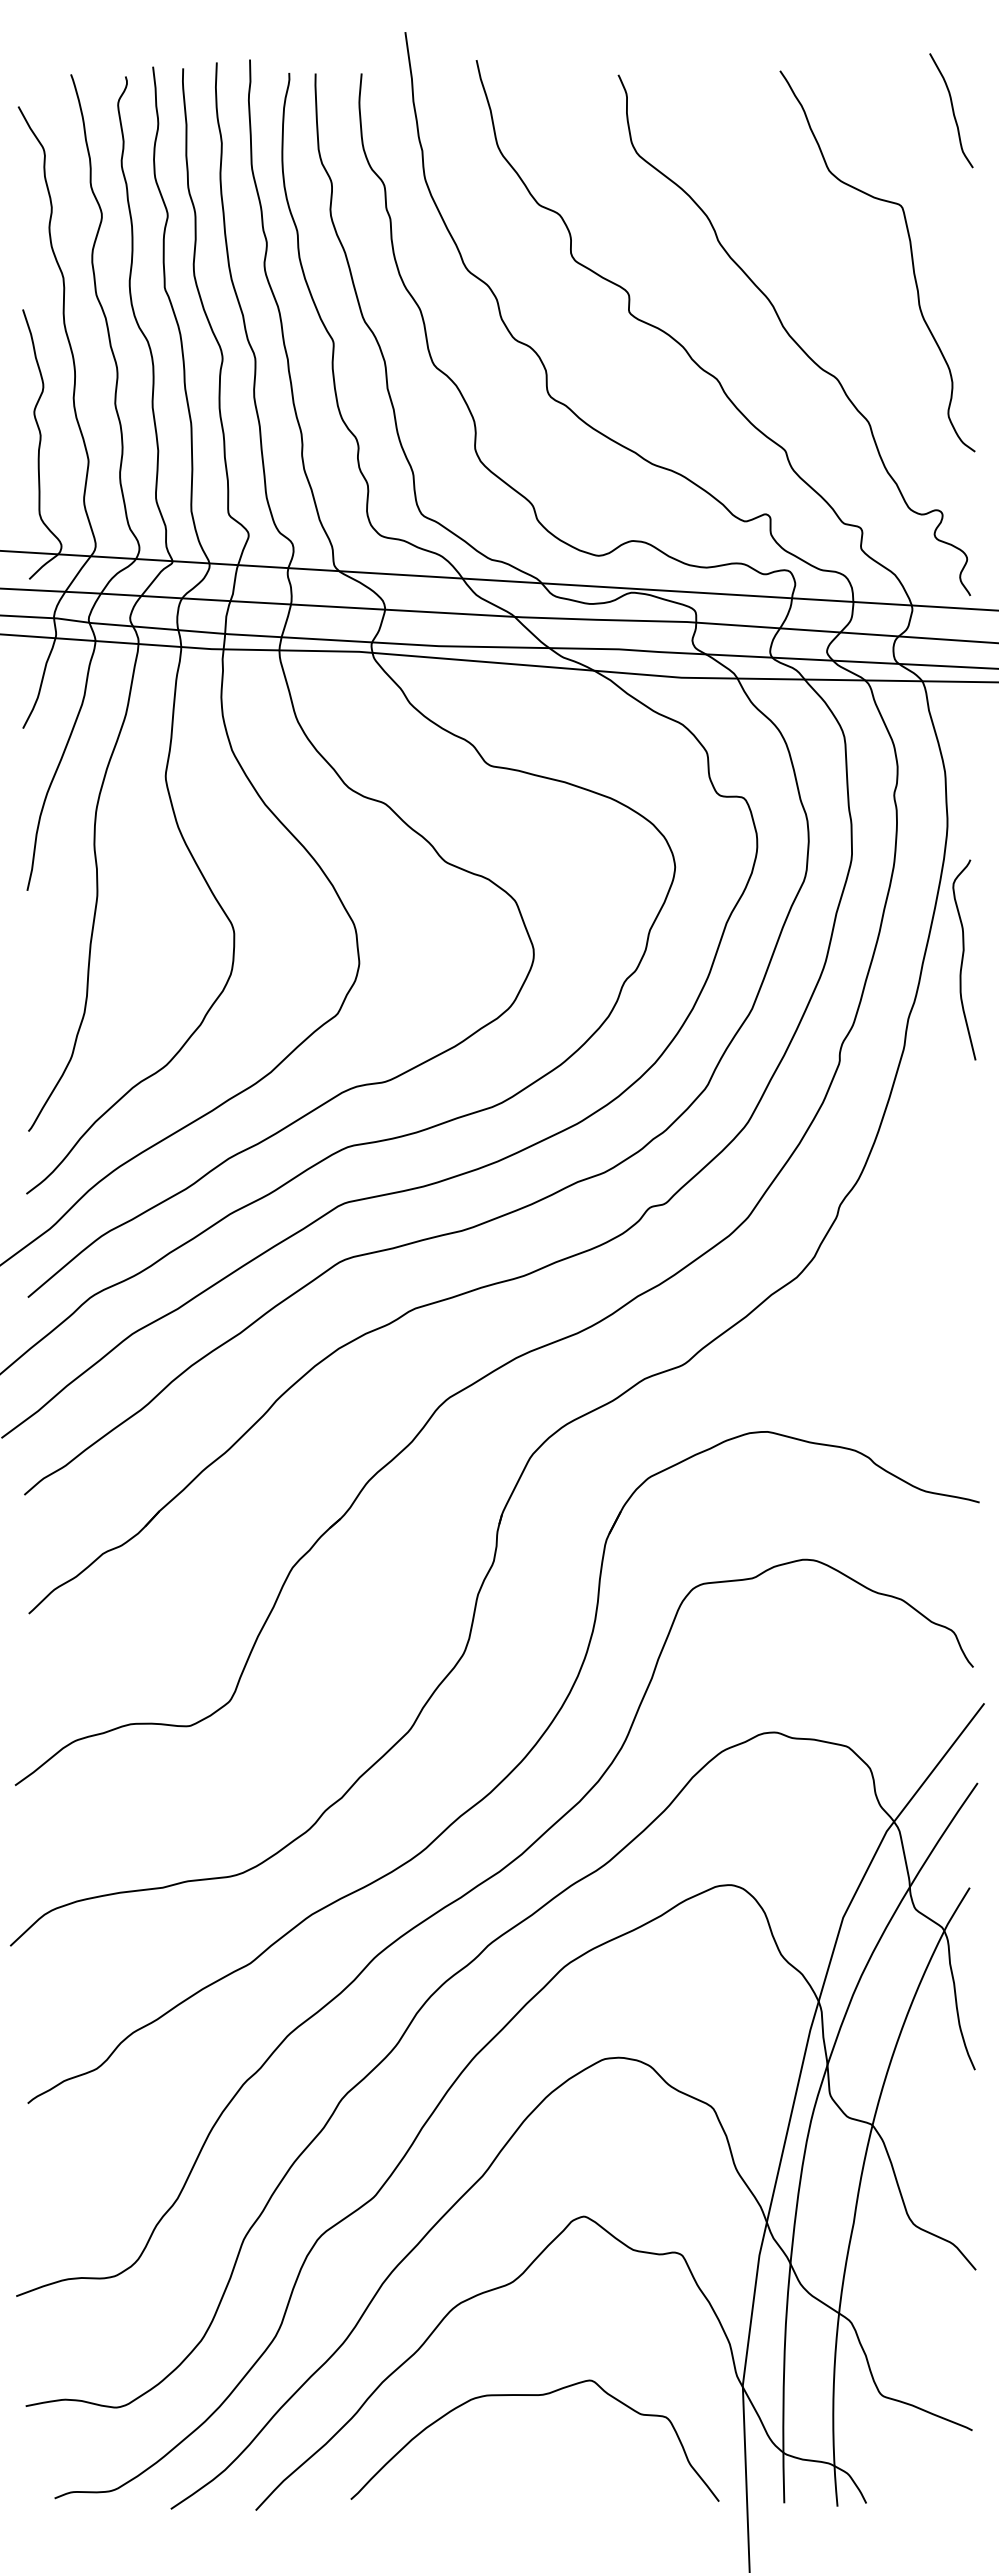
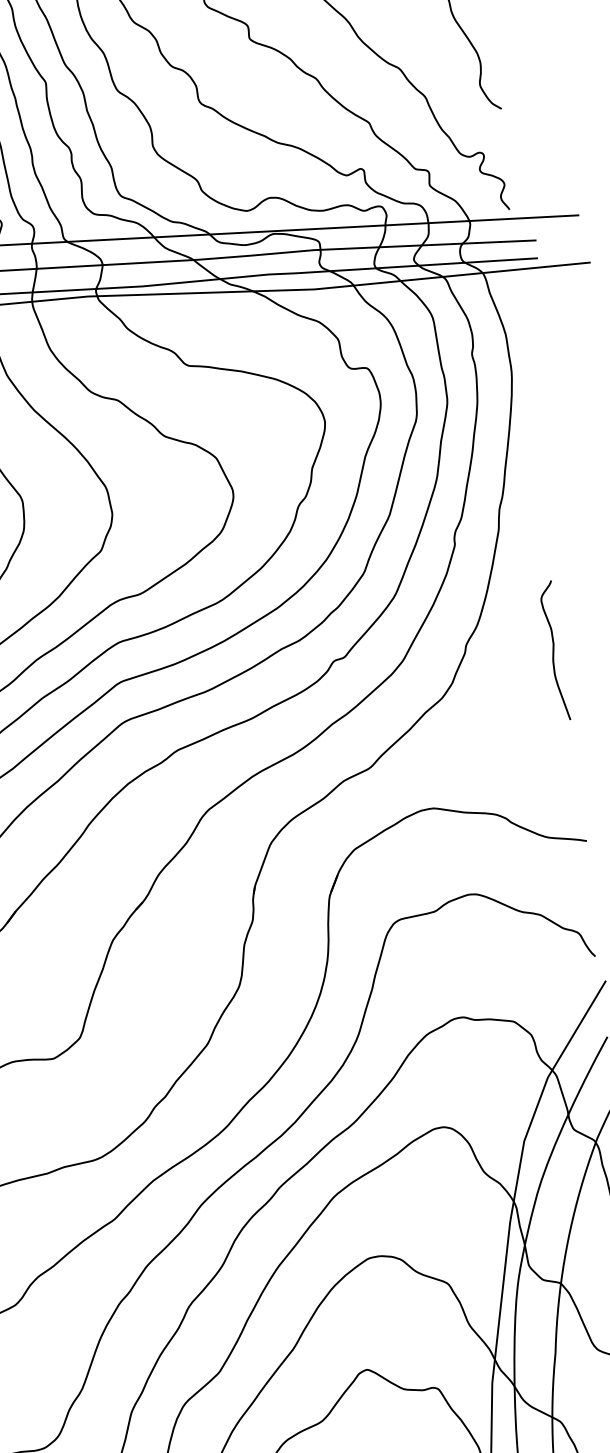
curve: (963, 959) -> (554, 650), moved

